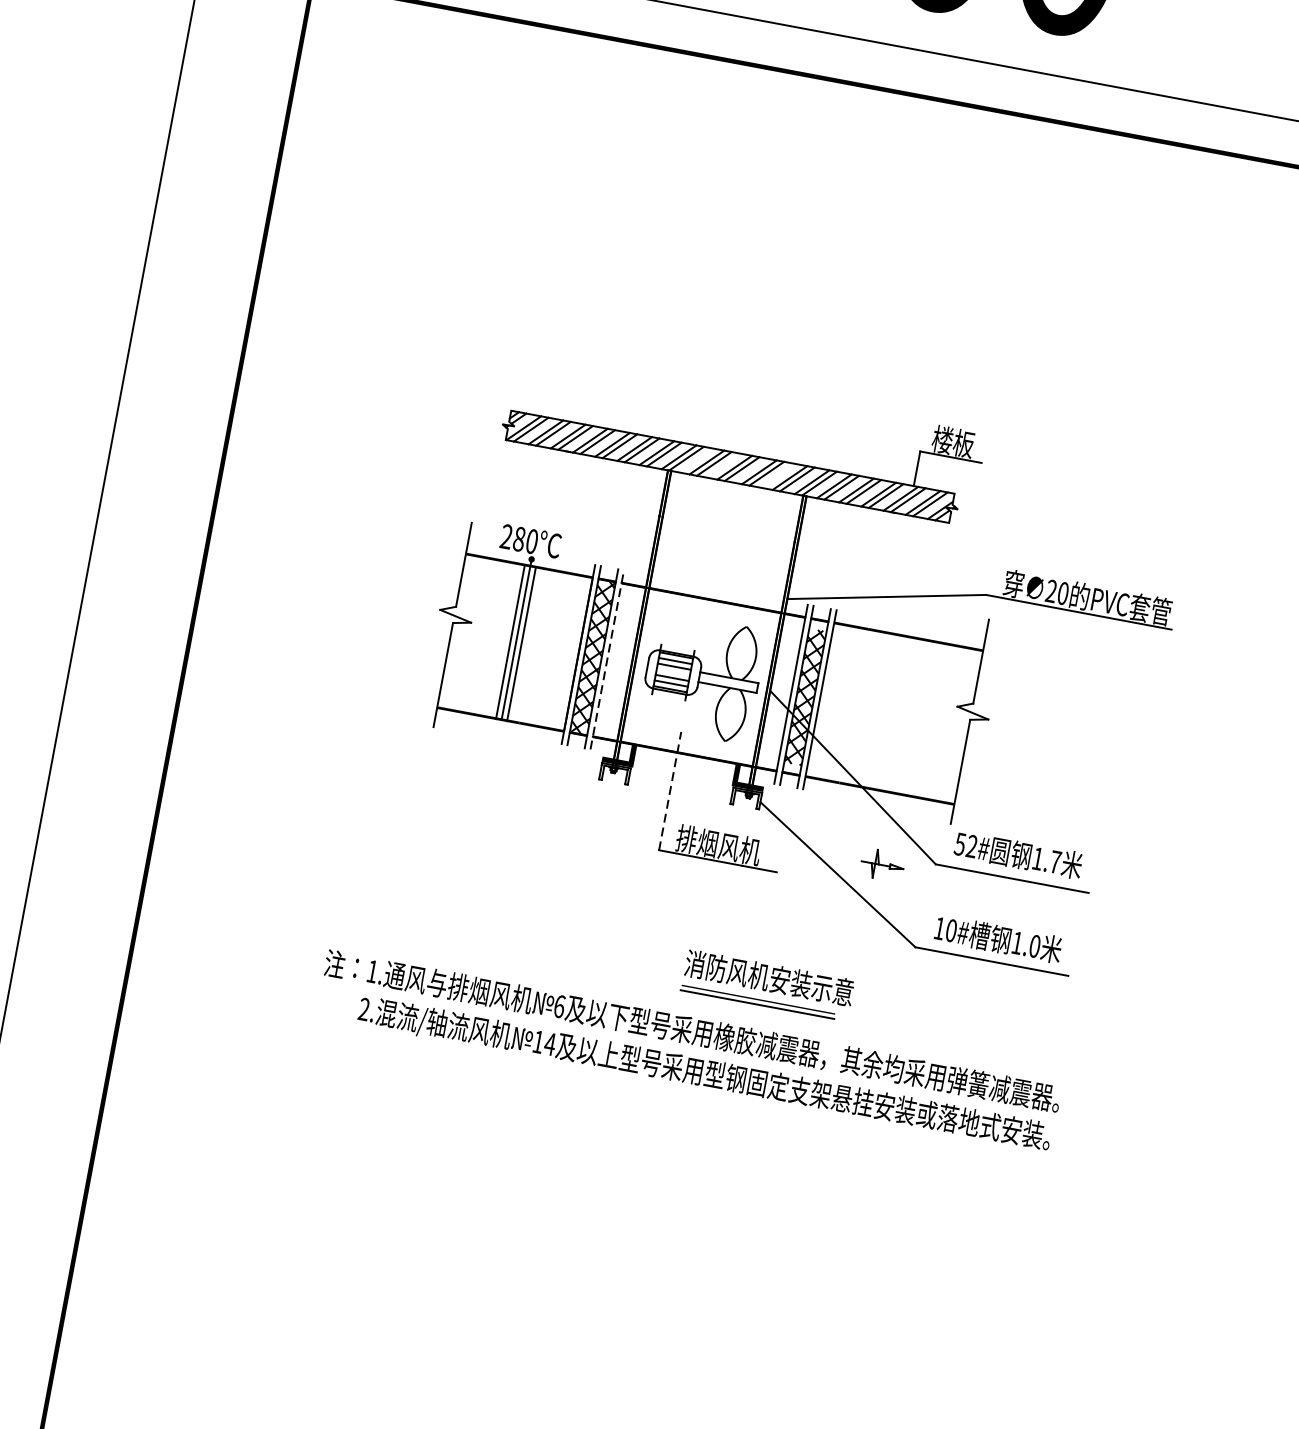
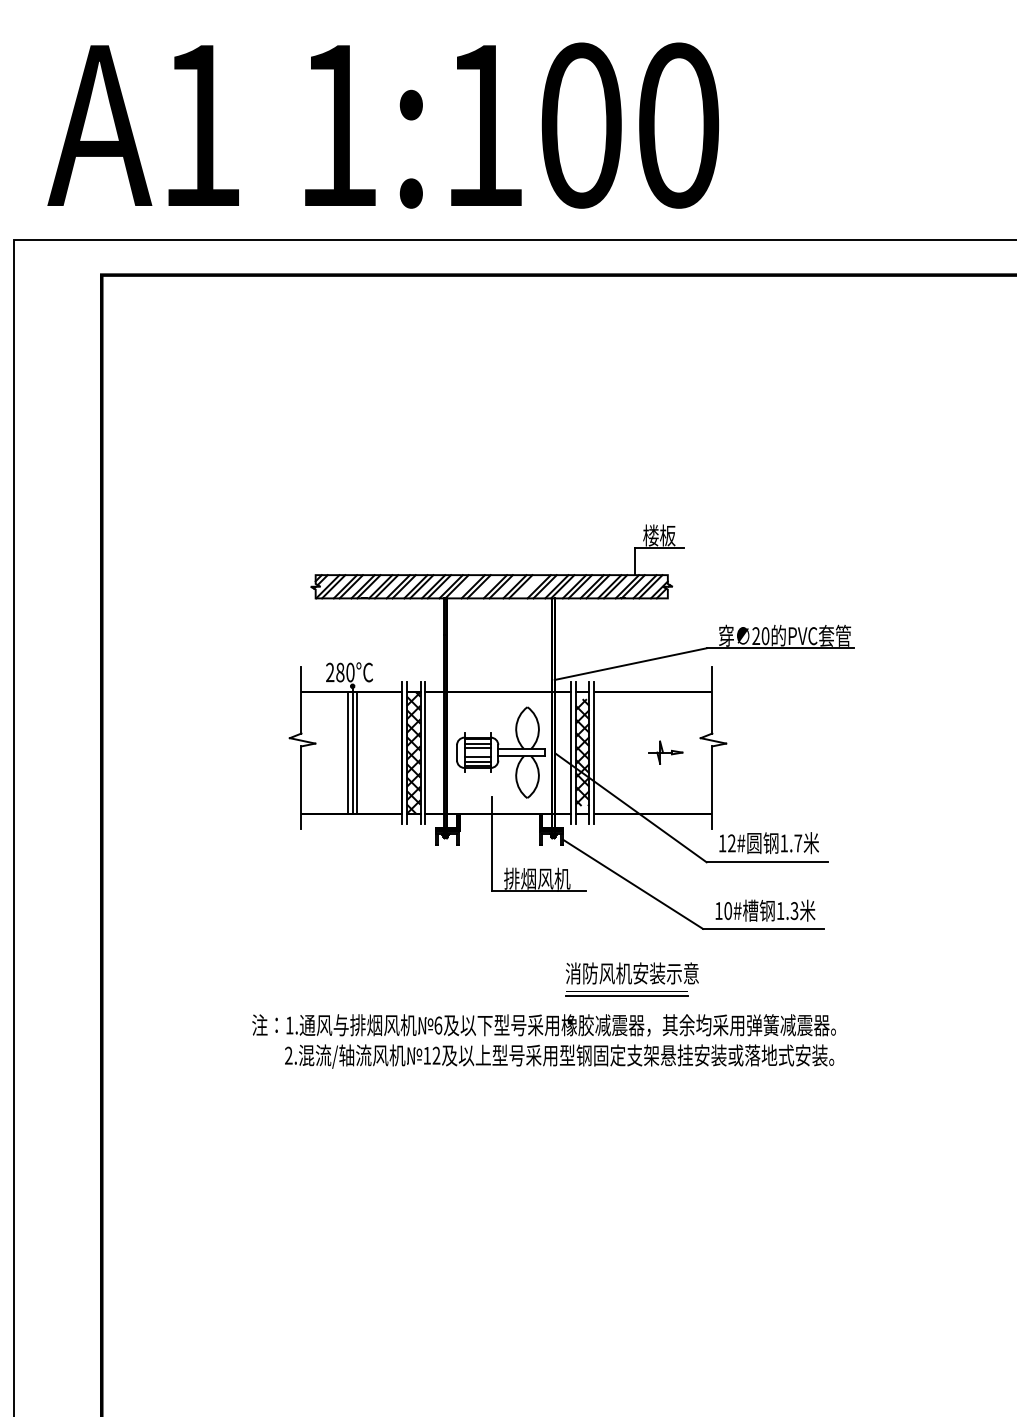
line: (607, 659) -> (425, 752), dashed -> solid
line: (670, 791) -> (492, 844), dashed -> solid
text: (960, 844) -> (722, 843), 52# -> 12#
part: (882, 864) -> (665, 752), moved
text: (1035, 945) -> (794, 910), 1.0 -> 1.3
part: (766, 985) -> (631, 979), moved
text: (550, 1043) -> (436, 1055), 14 -> 12

